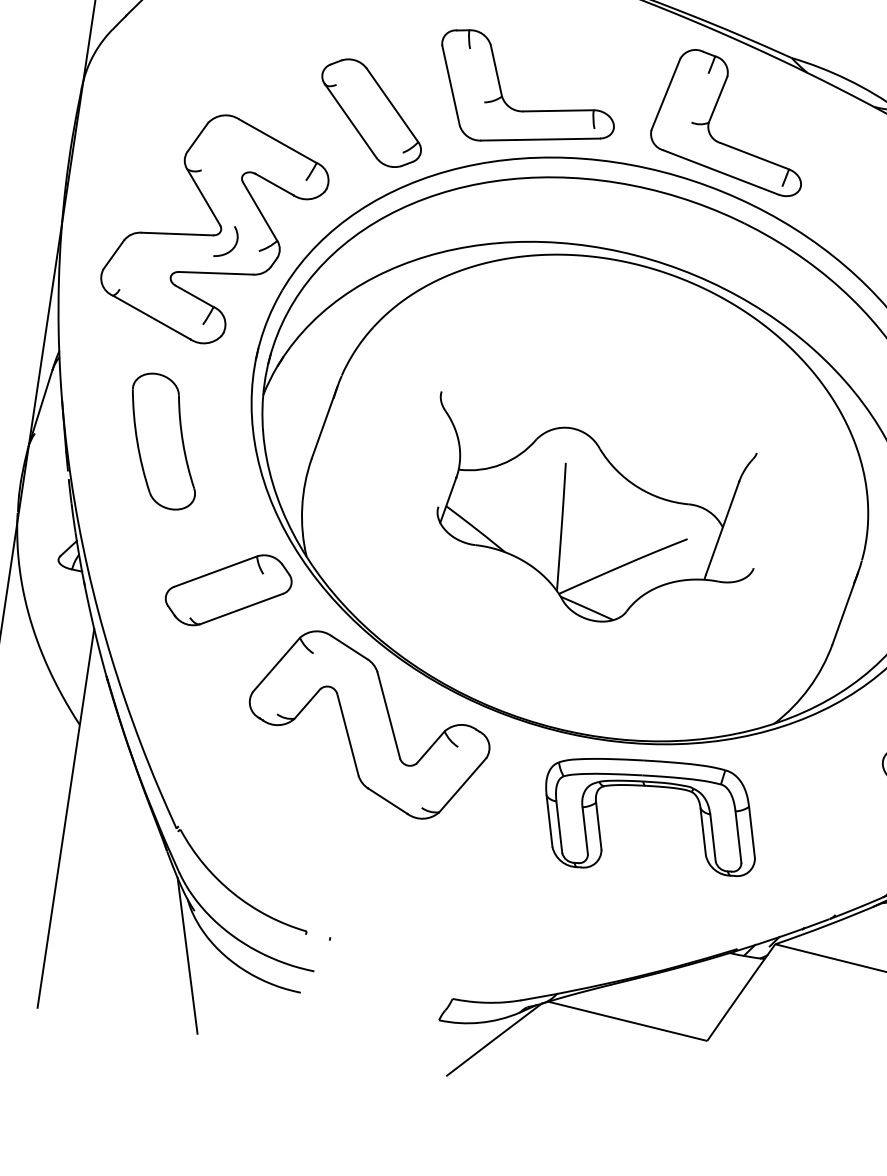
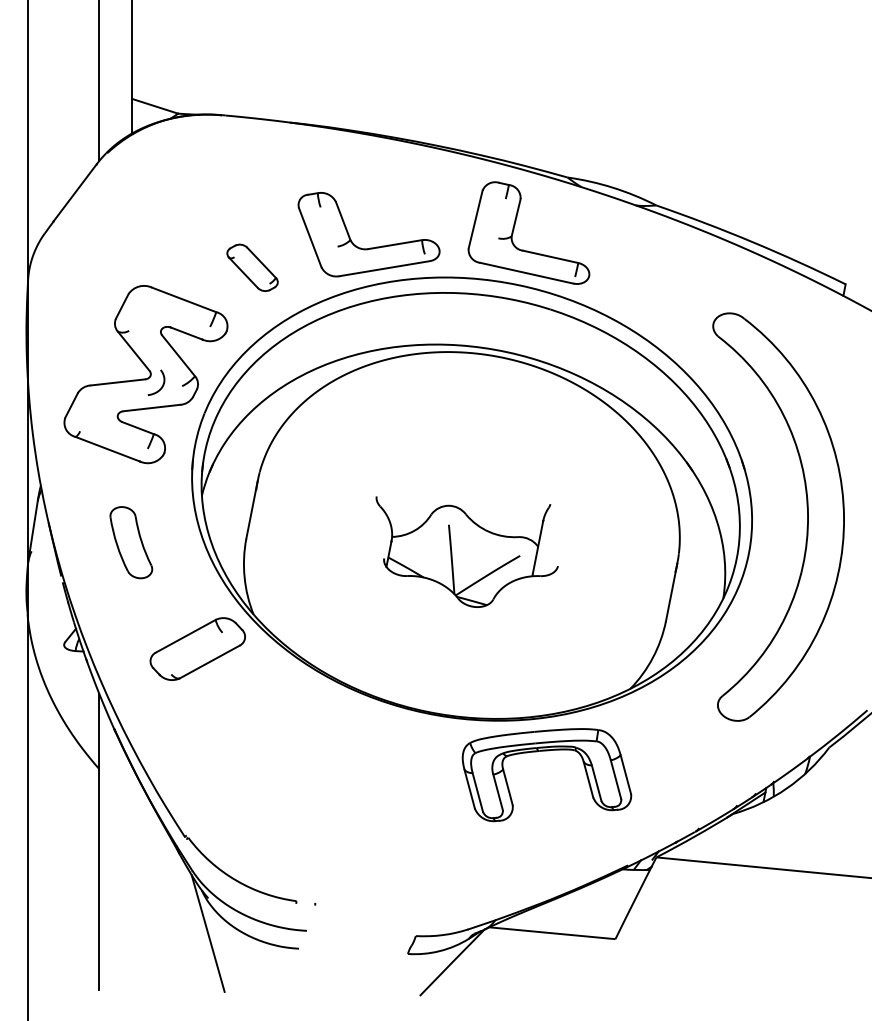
part: (371, 112) -> (252, 267), size x0.6
part: (164, 441) -> (131, 542), size x0.7
part: (590, 516) -> (466, 551), size x0.7
part: (369, 724) -> (320, 735), removed

